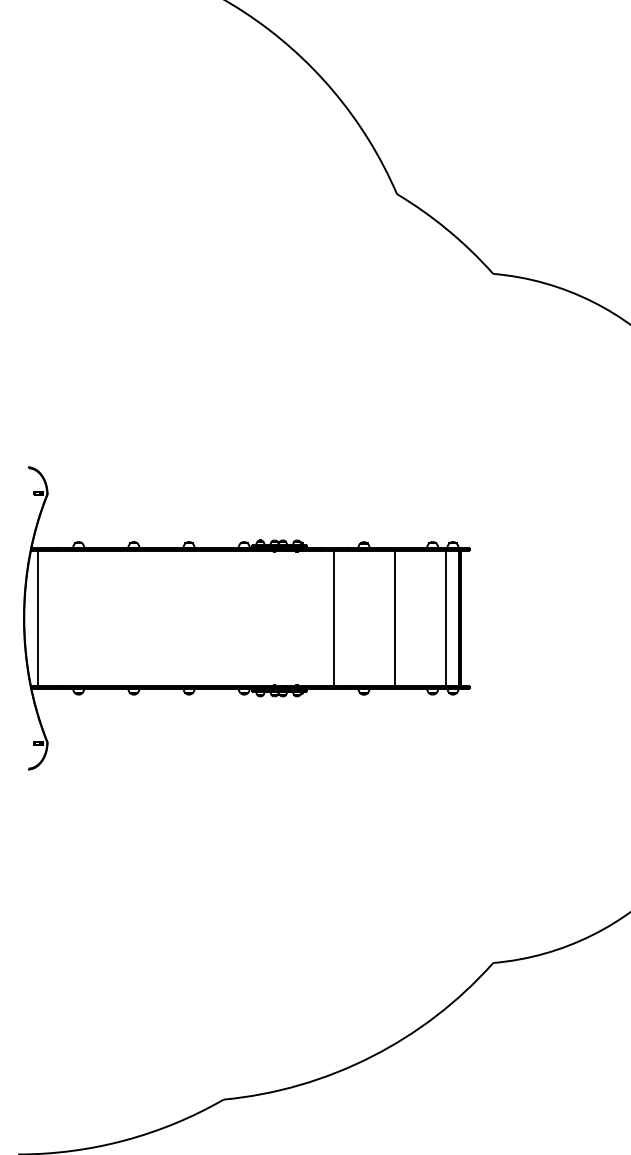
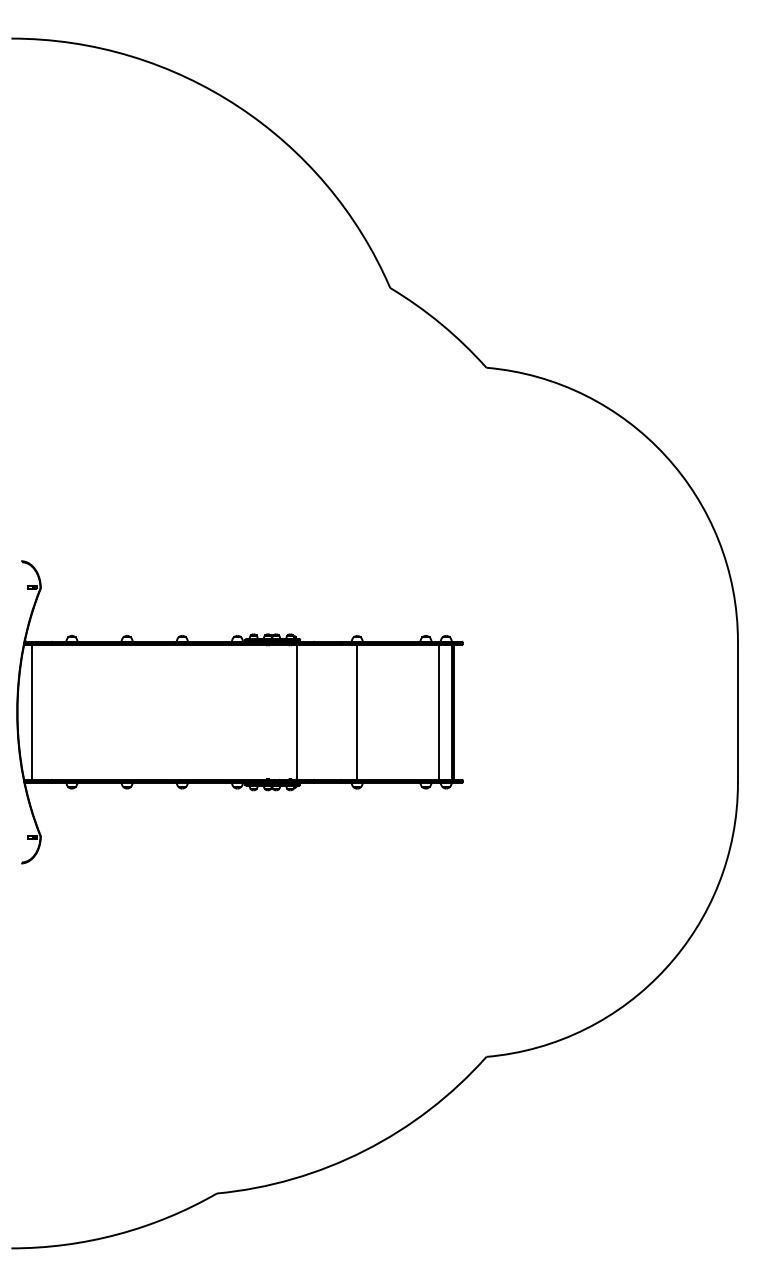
line: (334, 617) -> (297, 711), moved
line: (394, 617) -> (356, 711), moved

